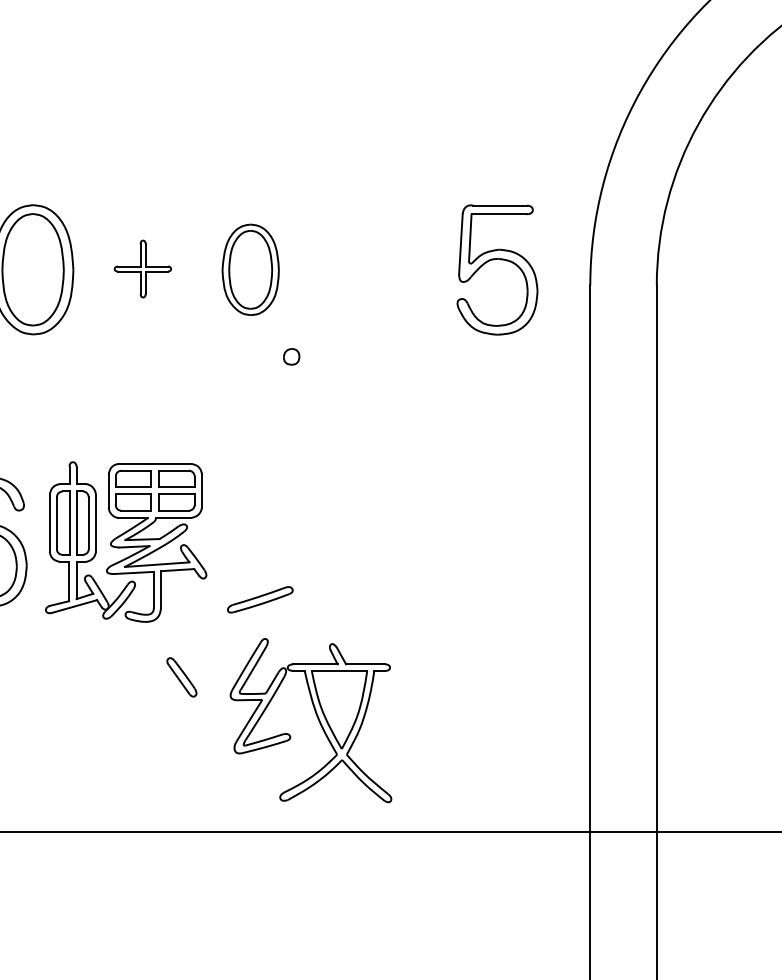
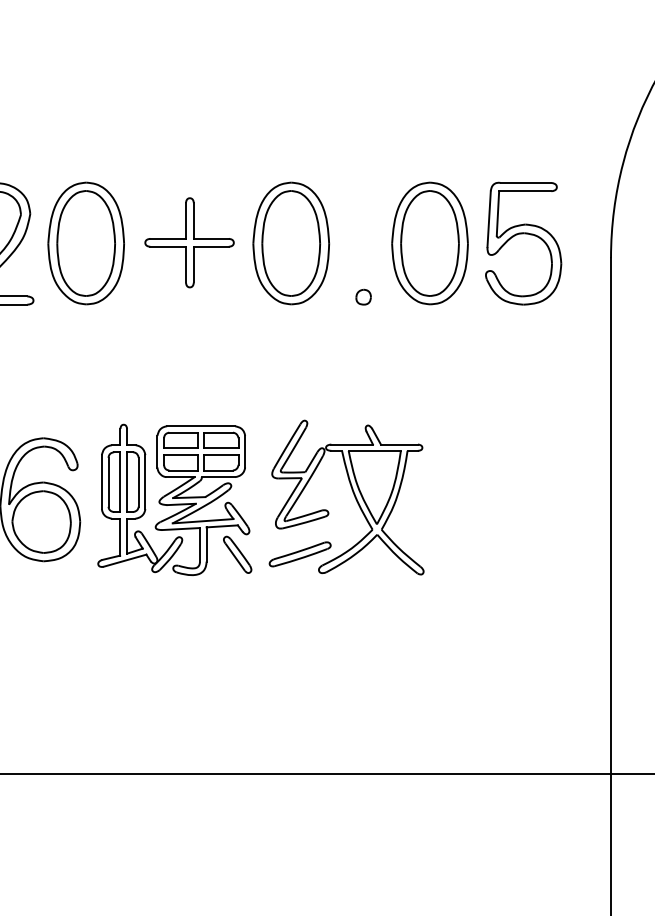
part: (142, 268) -> (189, 242), size x1.67
part: (250, 269) -> (290, 243), size x1.43
part: (398, 269) -> (430, 243), added
part: (291, 356) -> (363, 296), moved
part: (181, 677) -> (237, 554), moved
part: (317, 719) -> (354, 496), moved

